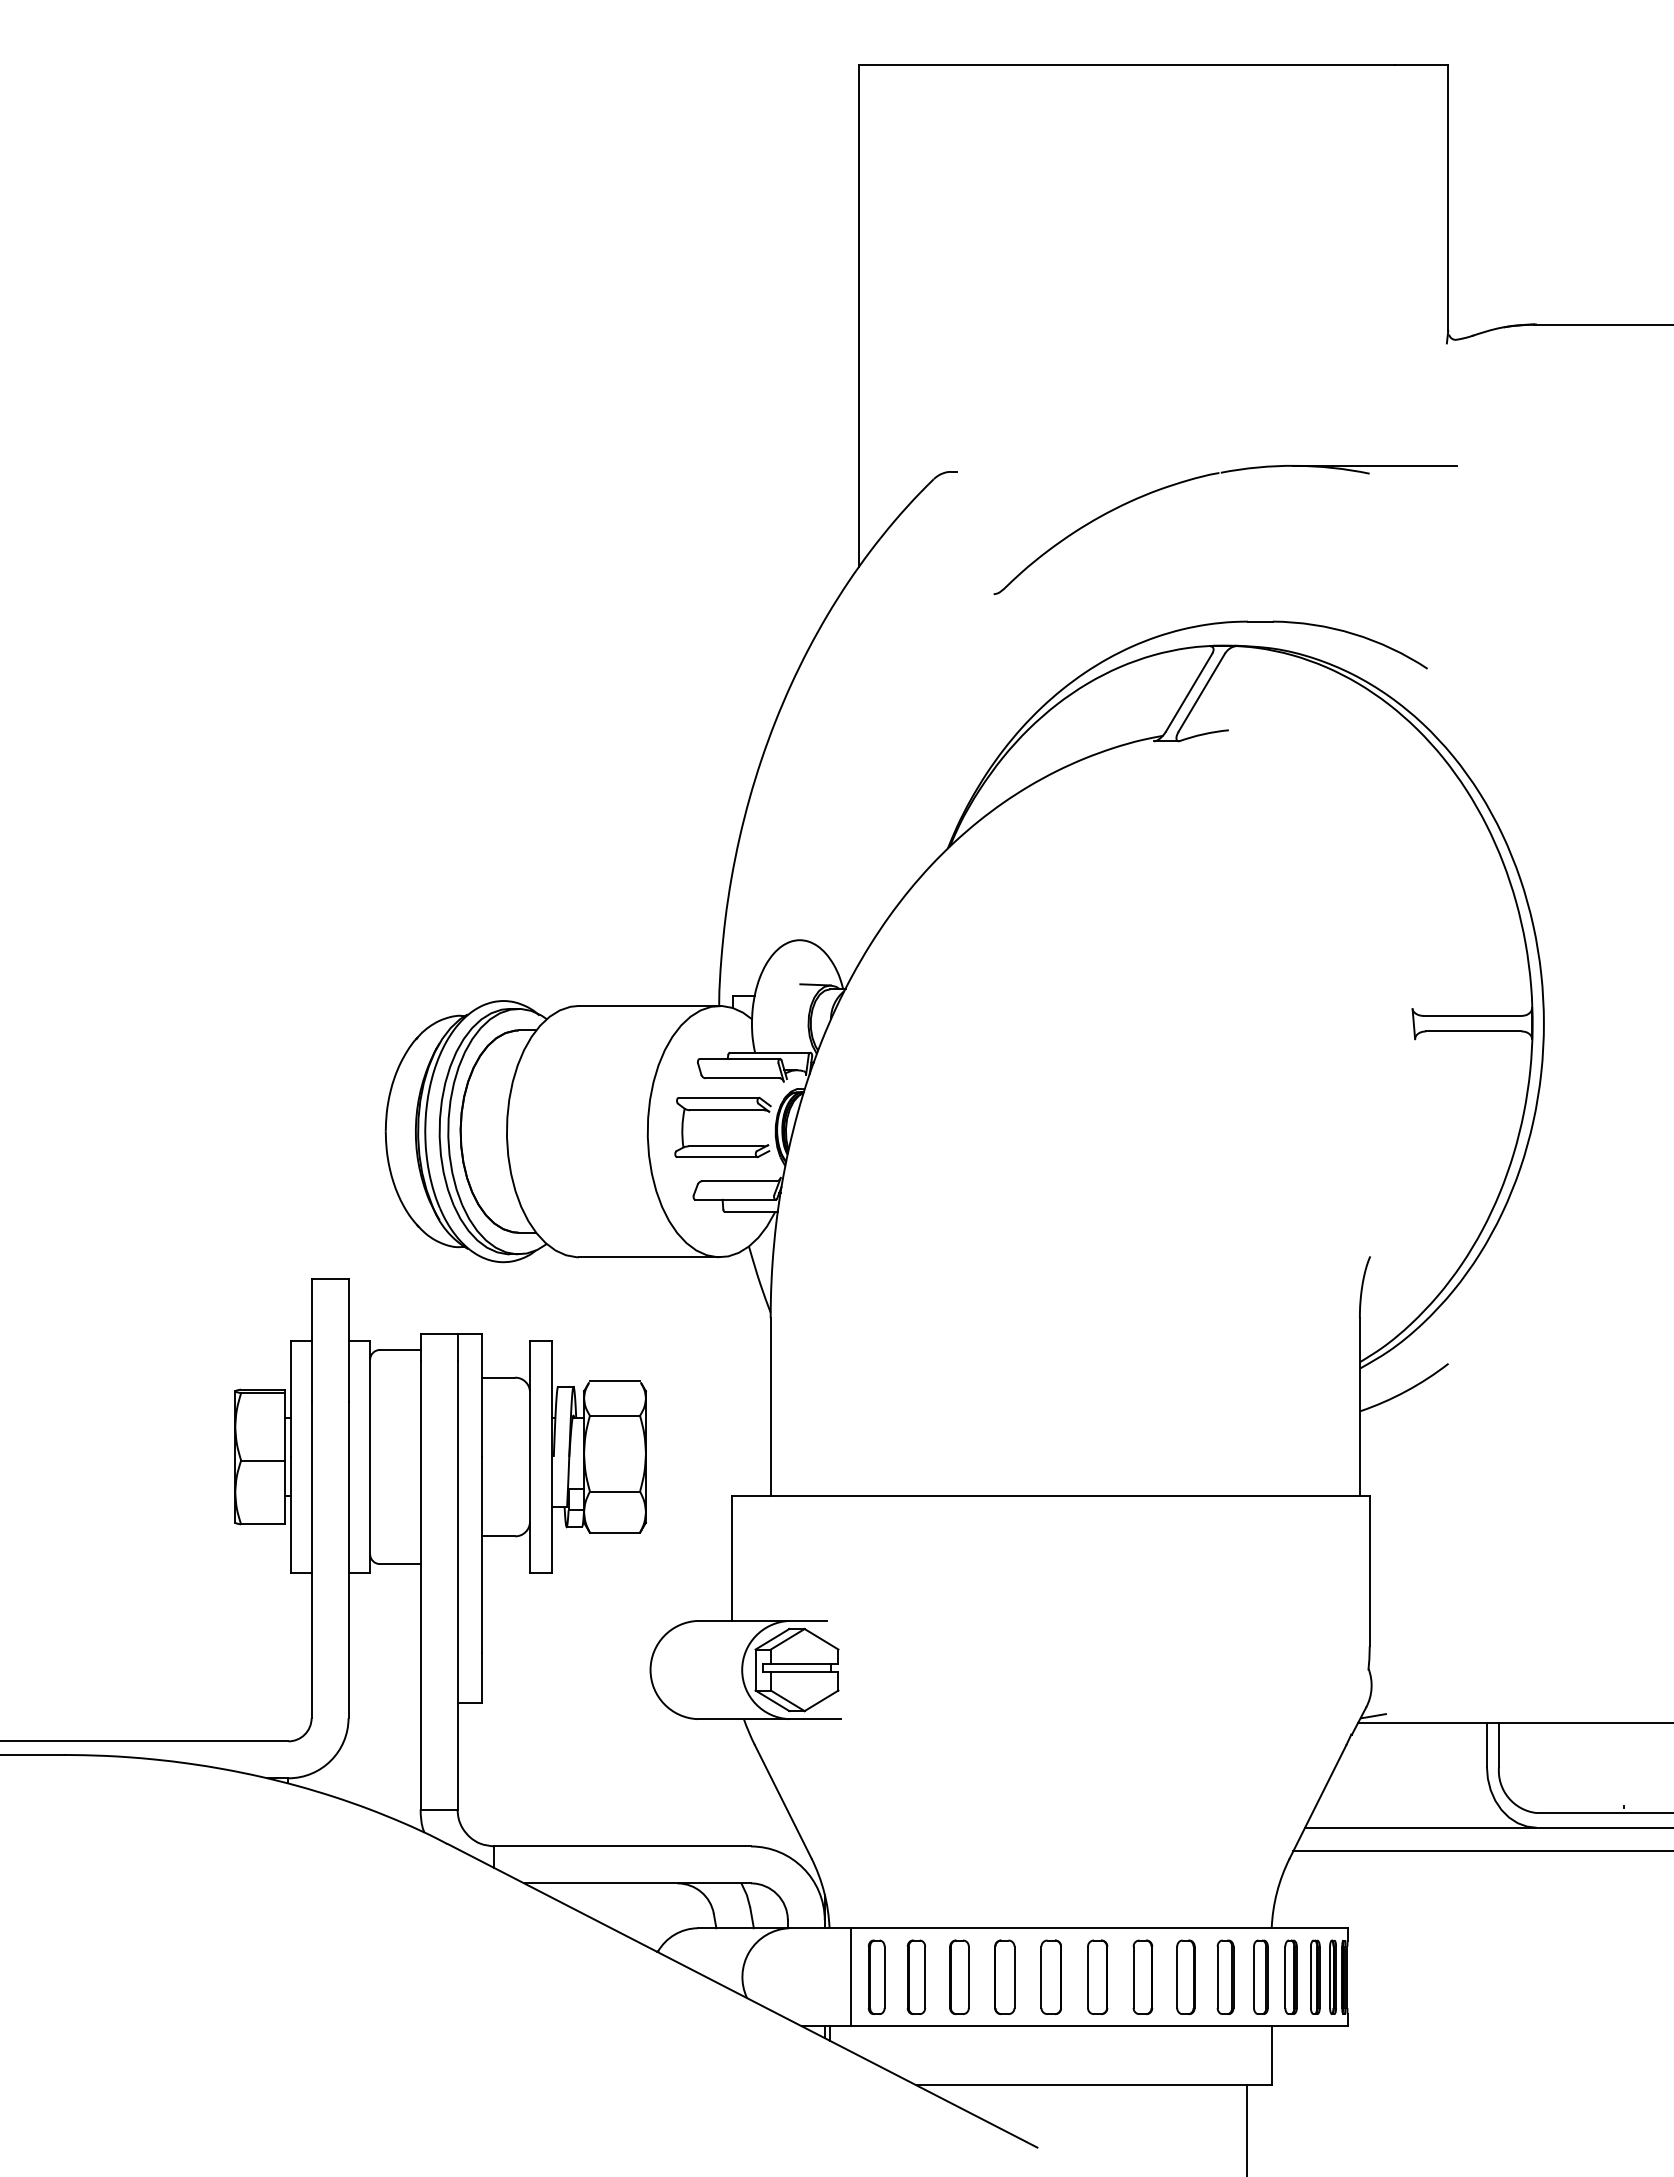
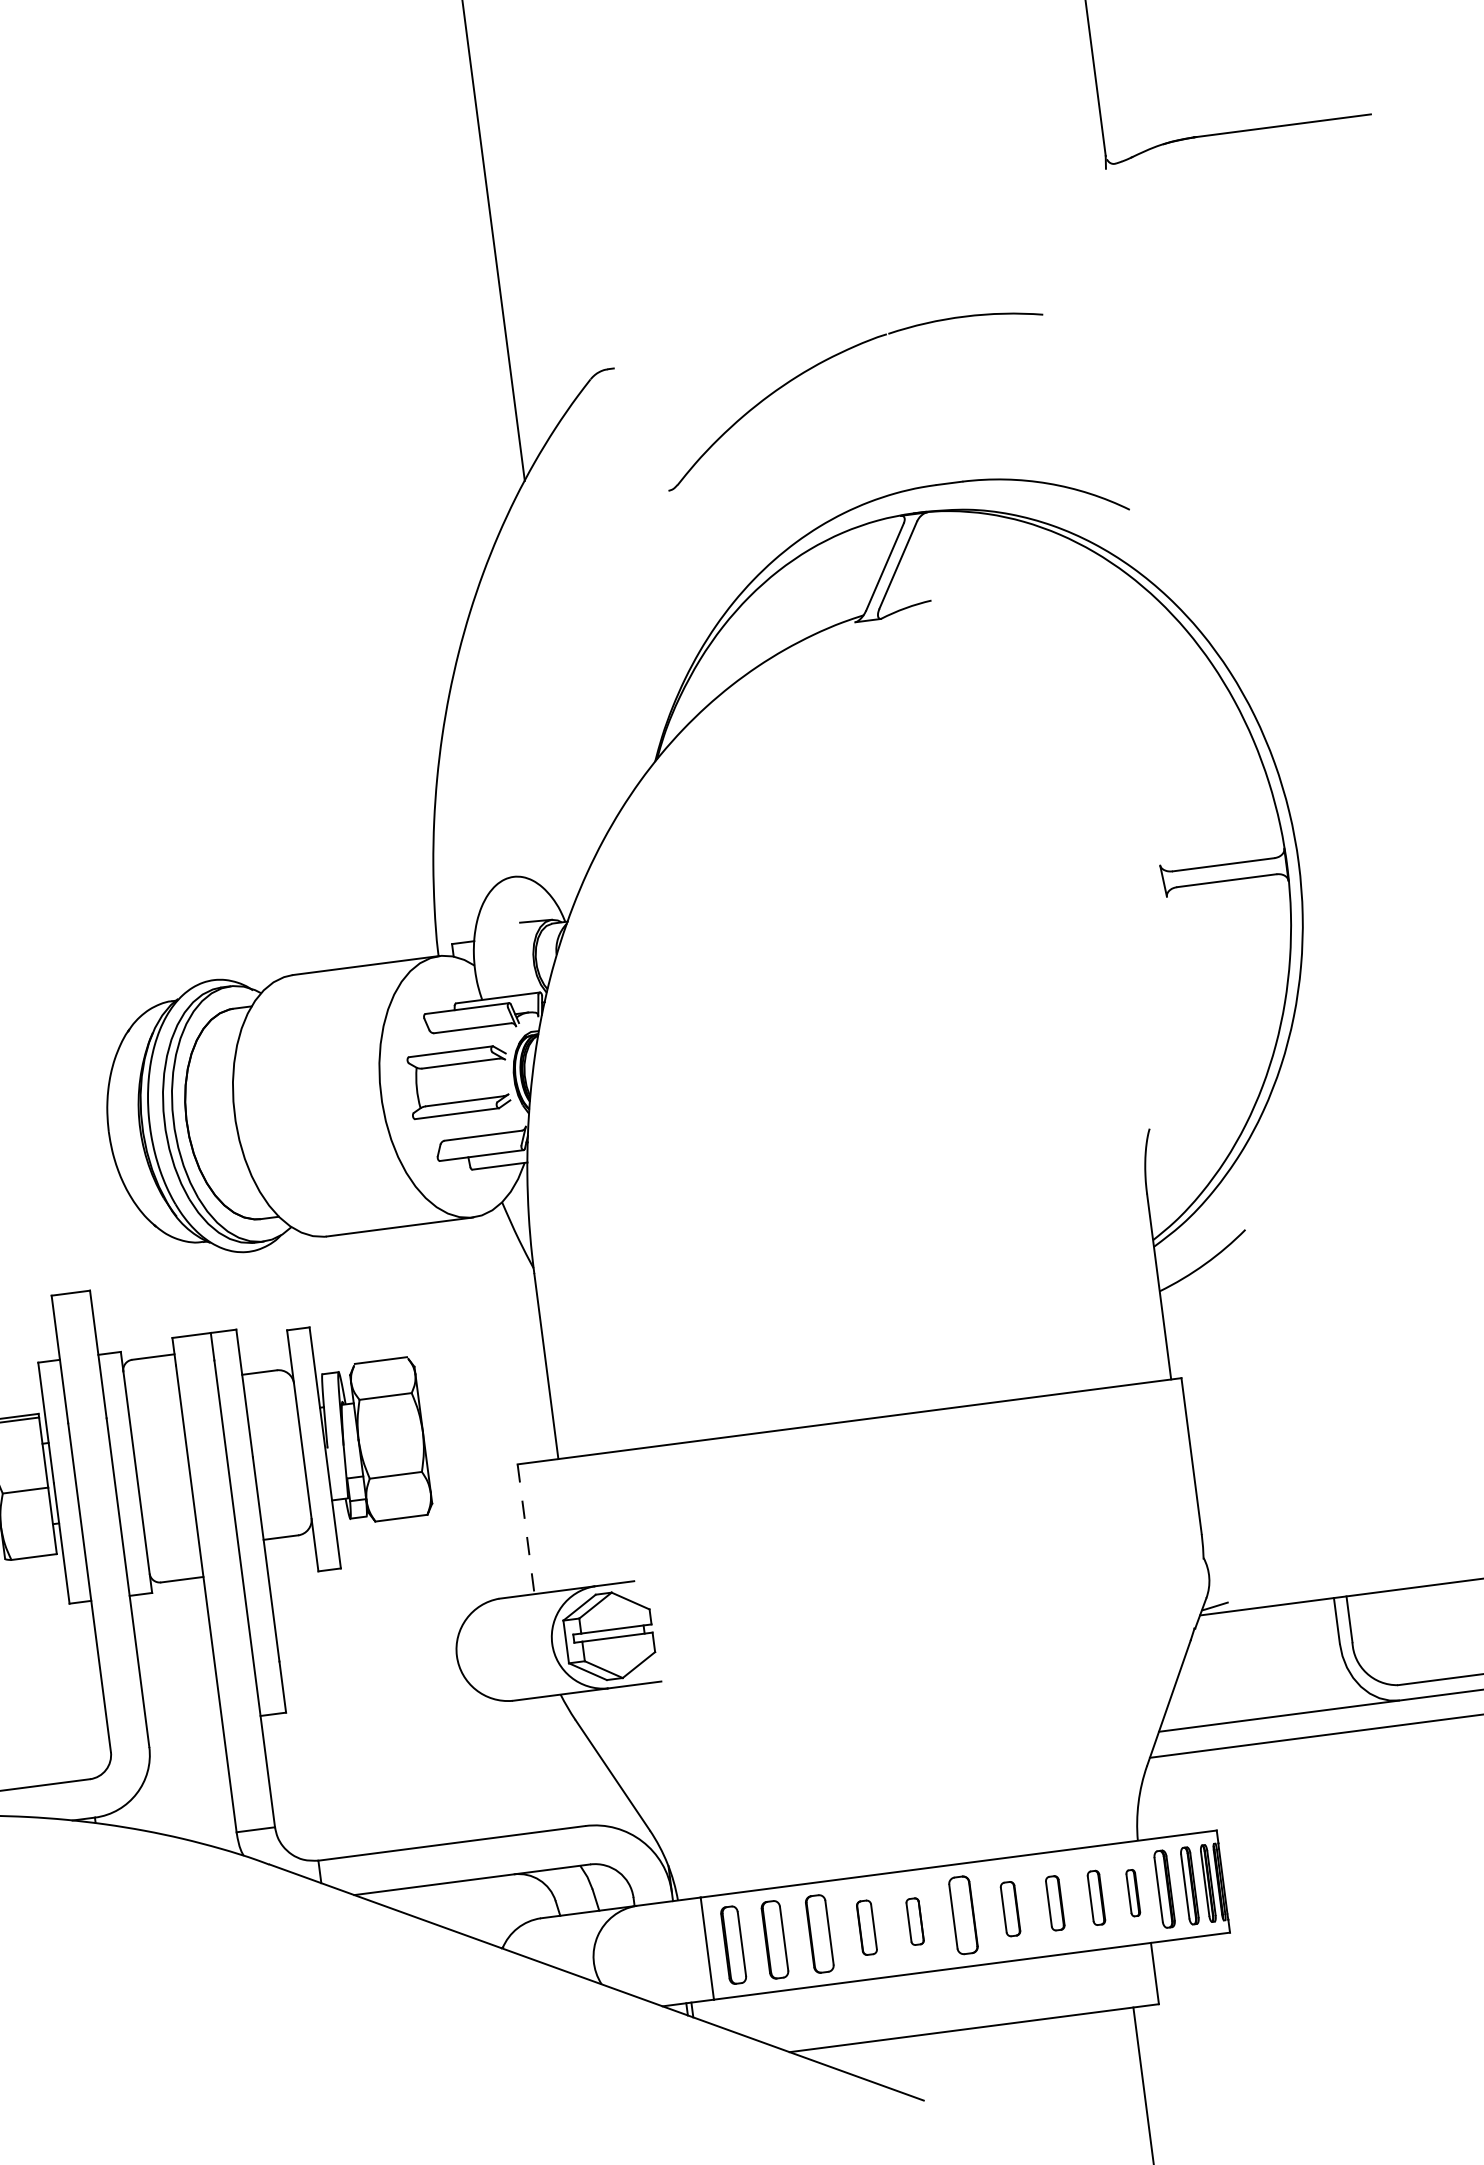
line: (1374, 465) -> (1047, 305), removed
line: (731, 1559) -> (526, 1530), solid -> dashed
part: (1004, 1976) -> (866, 1927), size x0.7
part: (1142, 1976) -> (1009, 1908), size x0.7
part: (1185, 1976) -> (1054, 1902), size x0.7
part: (1225, 1976) -> (1096, 1897), size x0.7
part: (1260, 1976) -> (1132, 1892), size x0.6
part: (1050, 1977) -> (914, 1921), size x0.6

